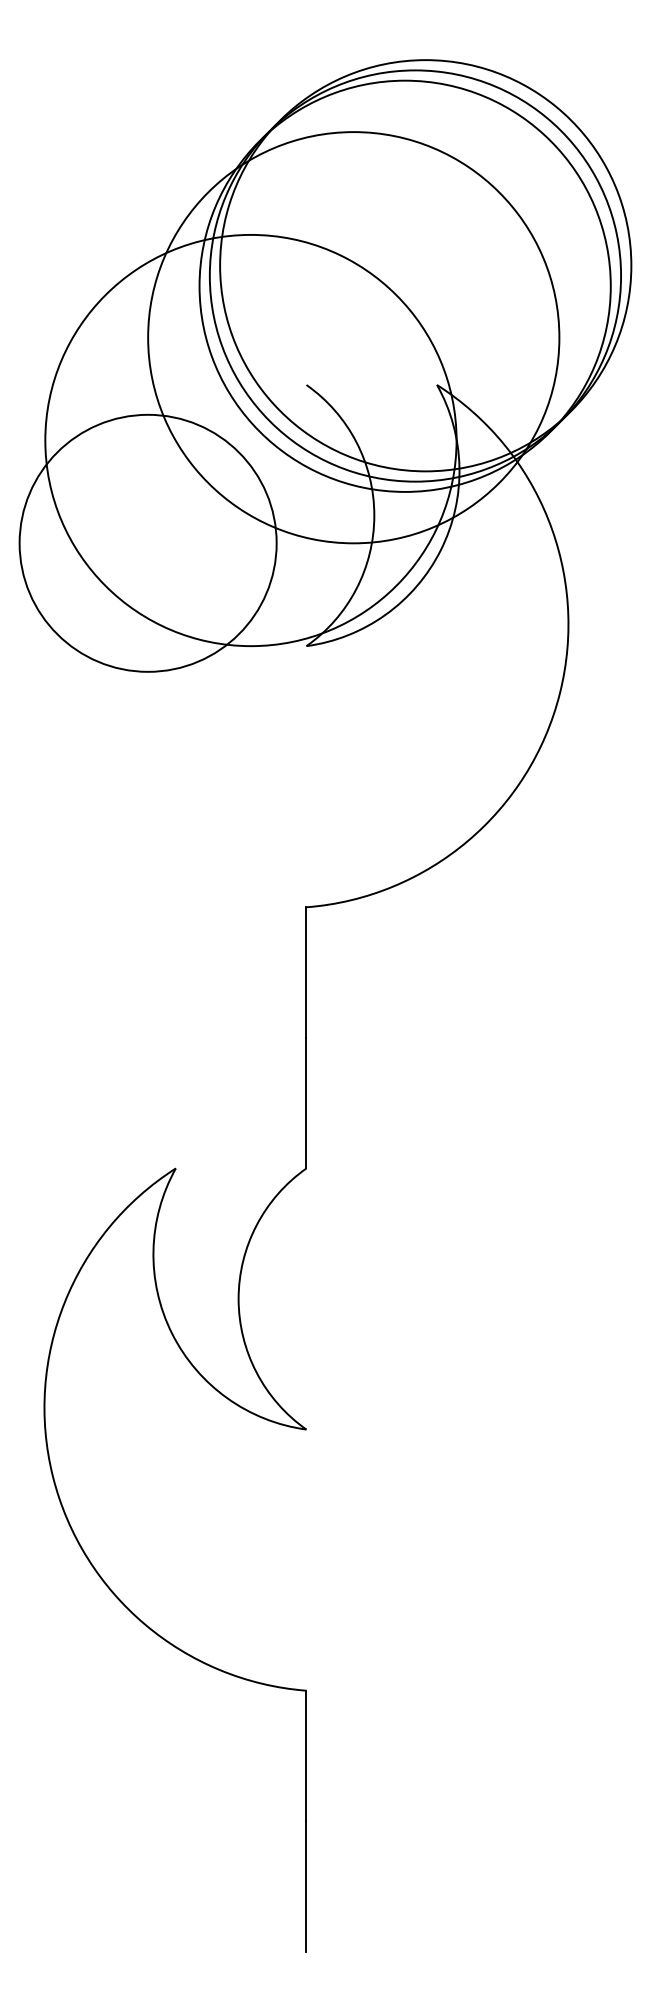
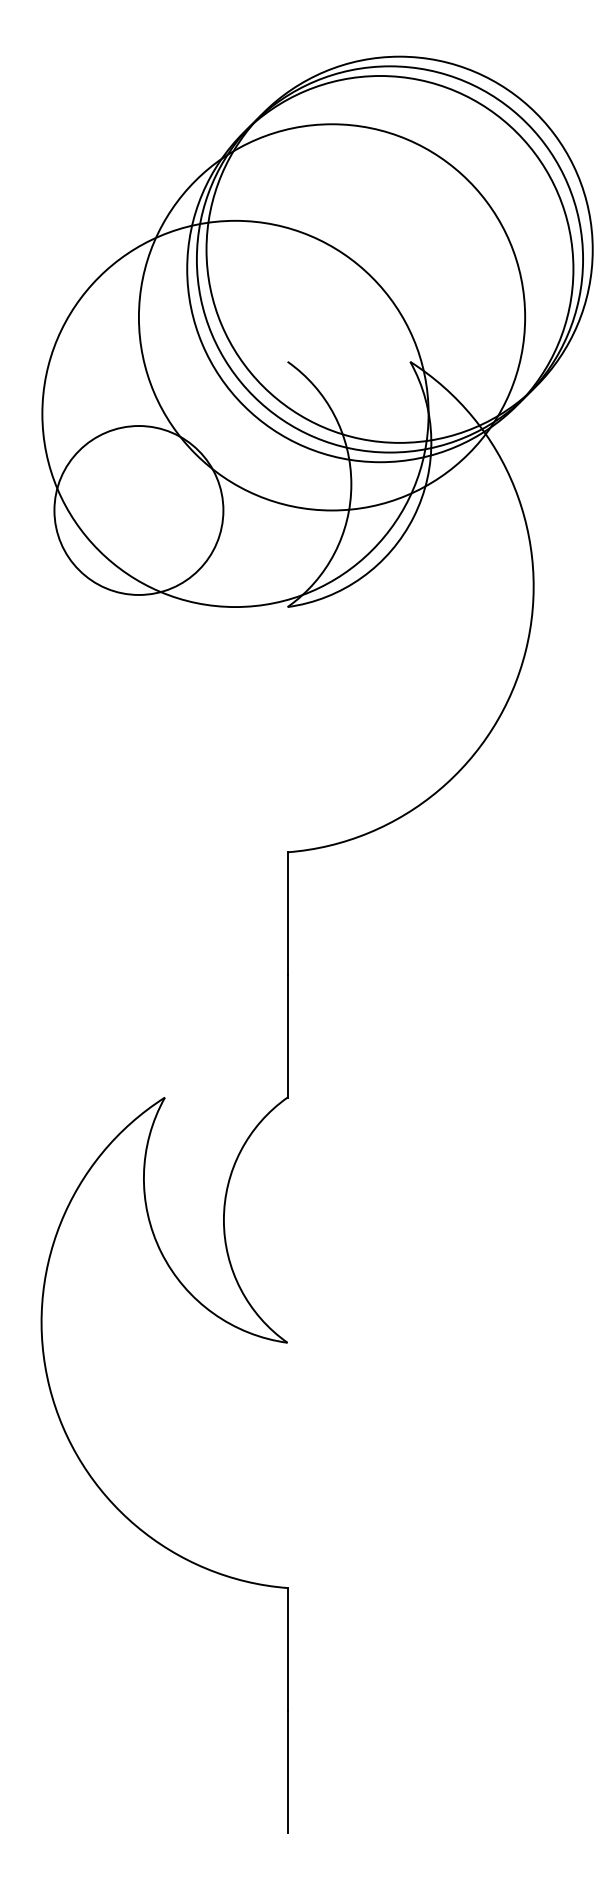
circle: (147, 543) -> (138, 510), size x0.7

